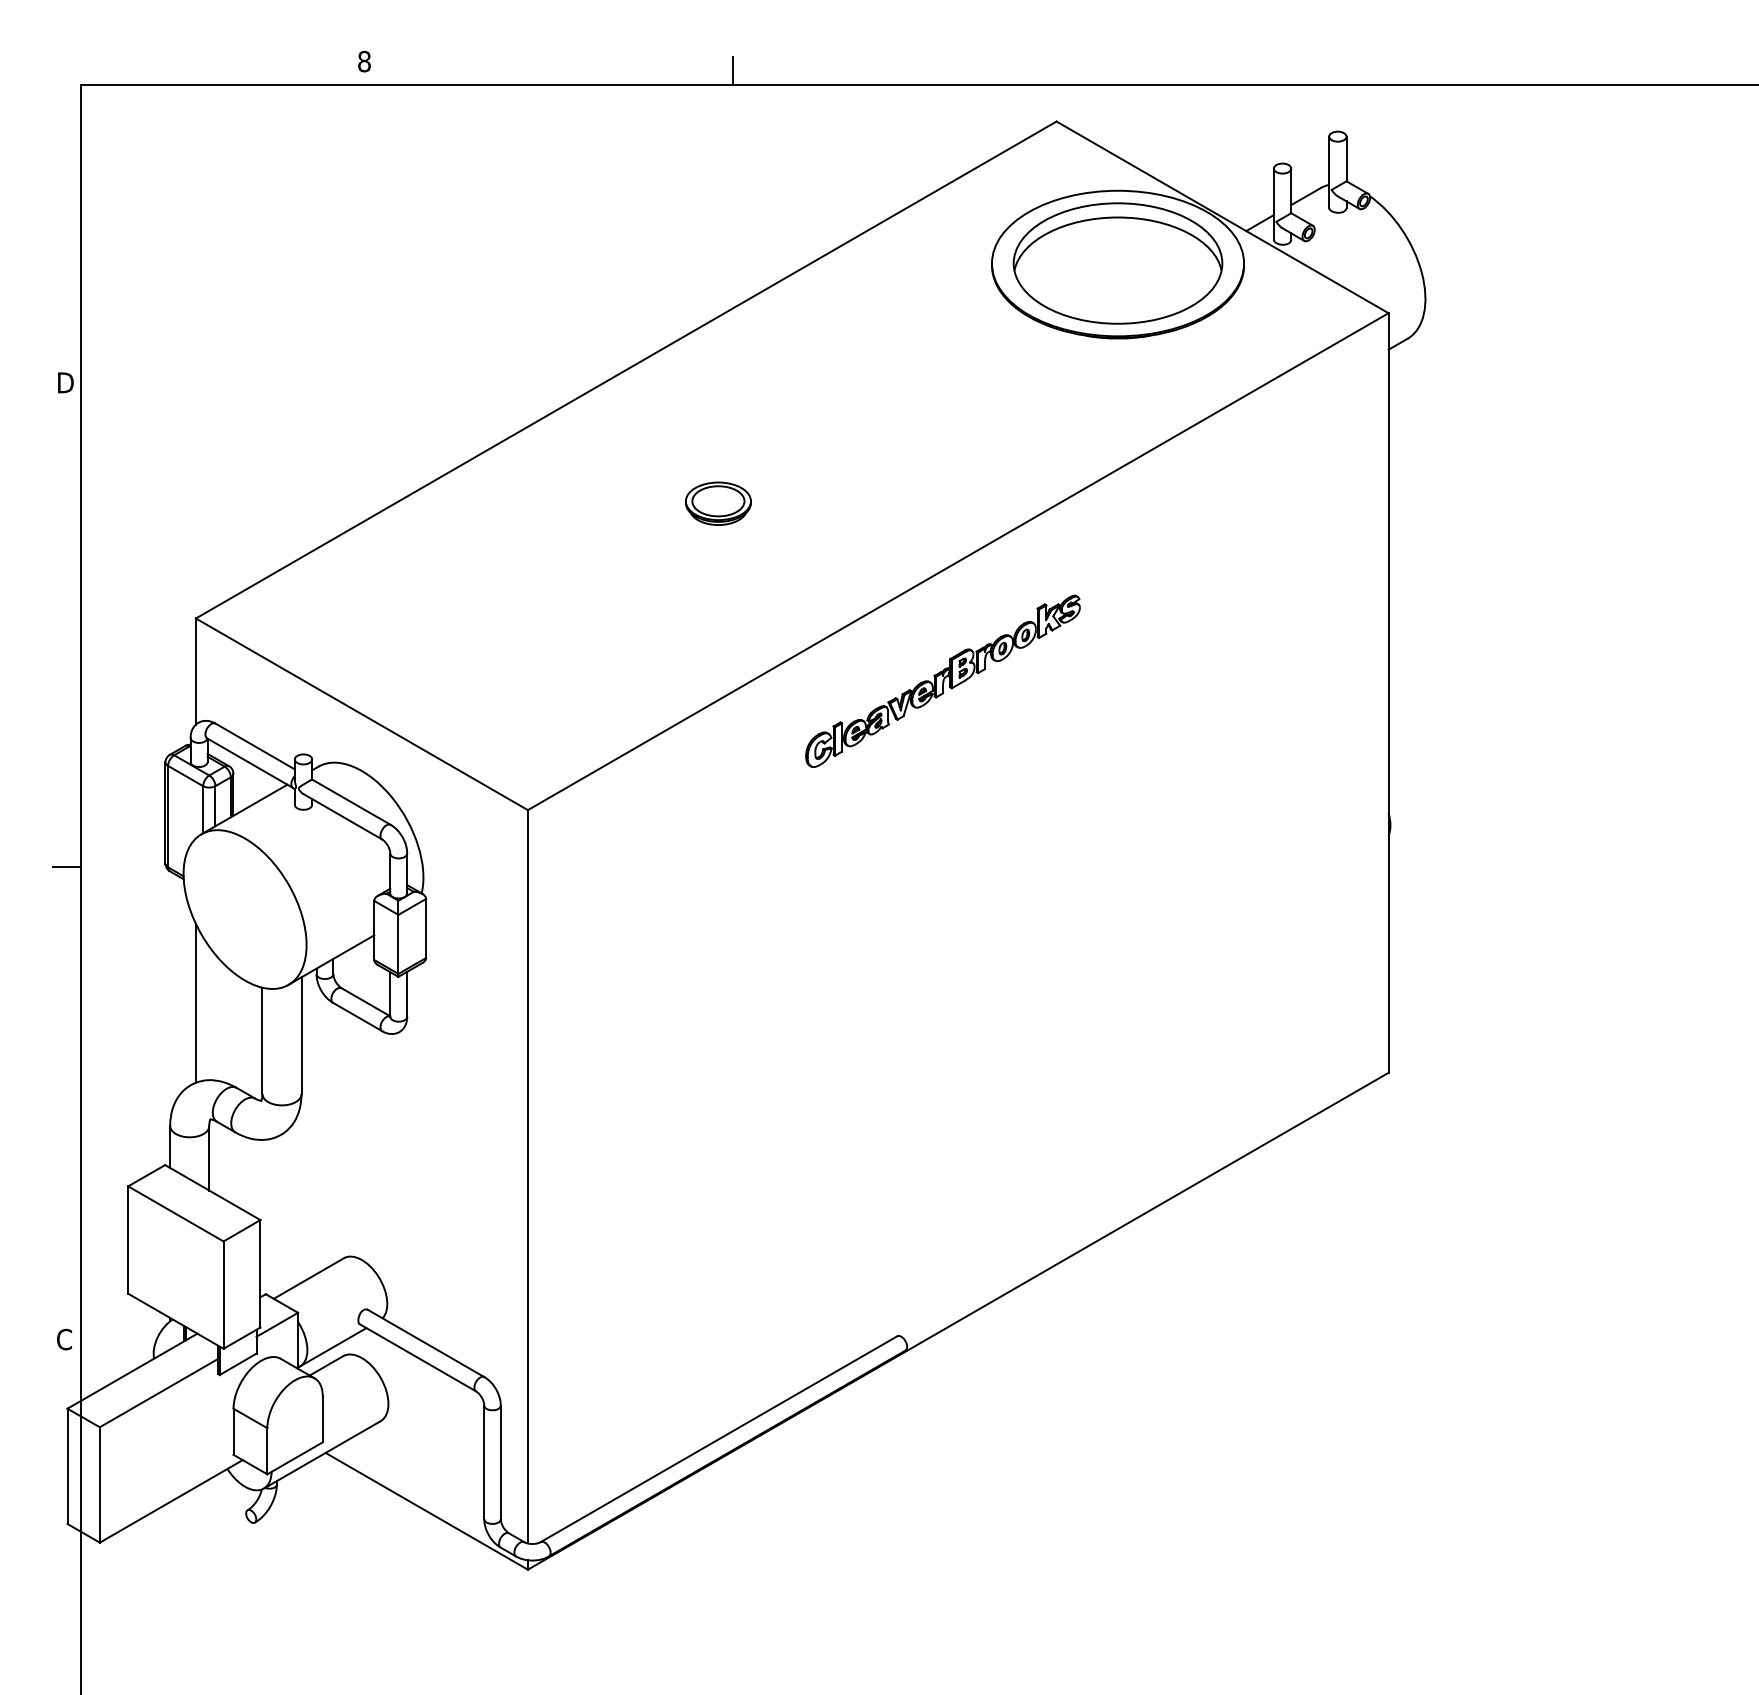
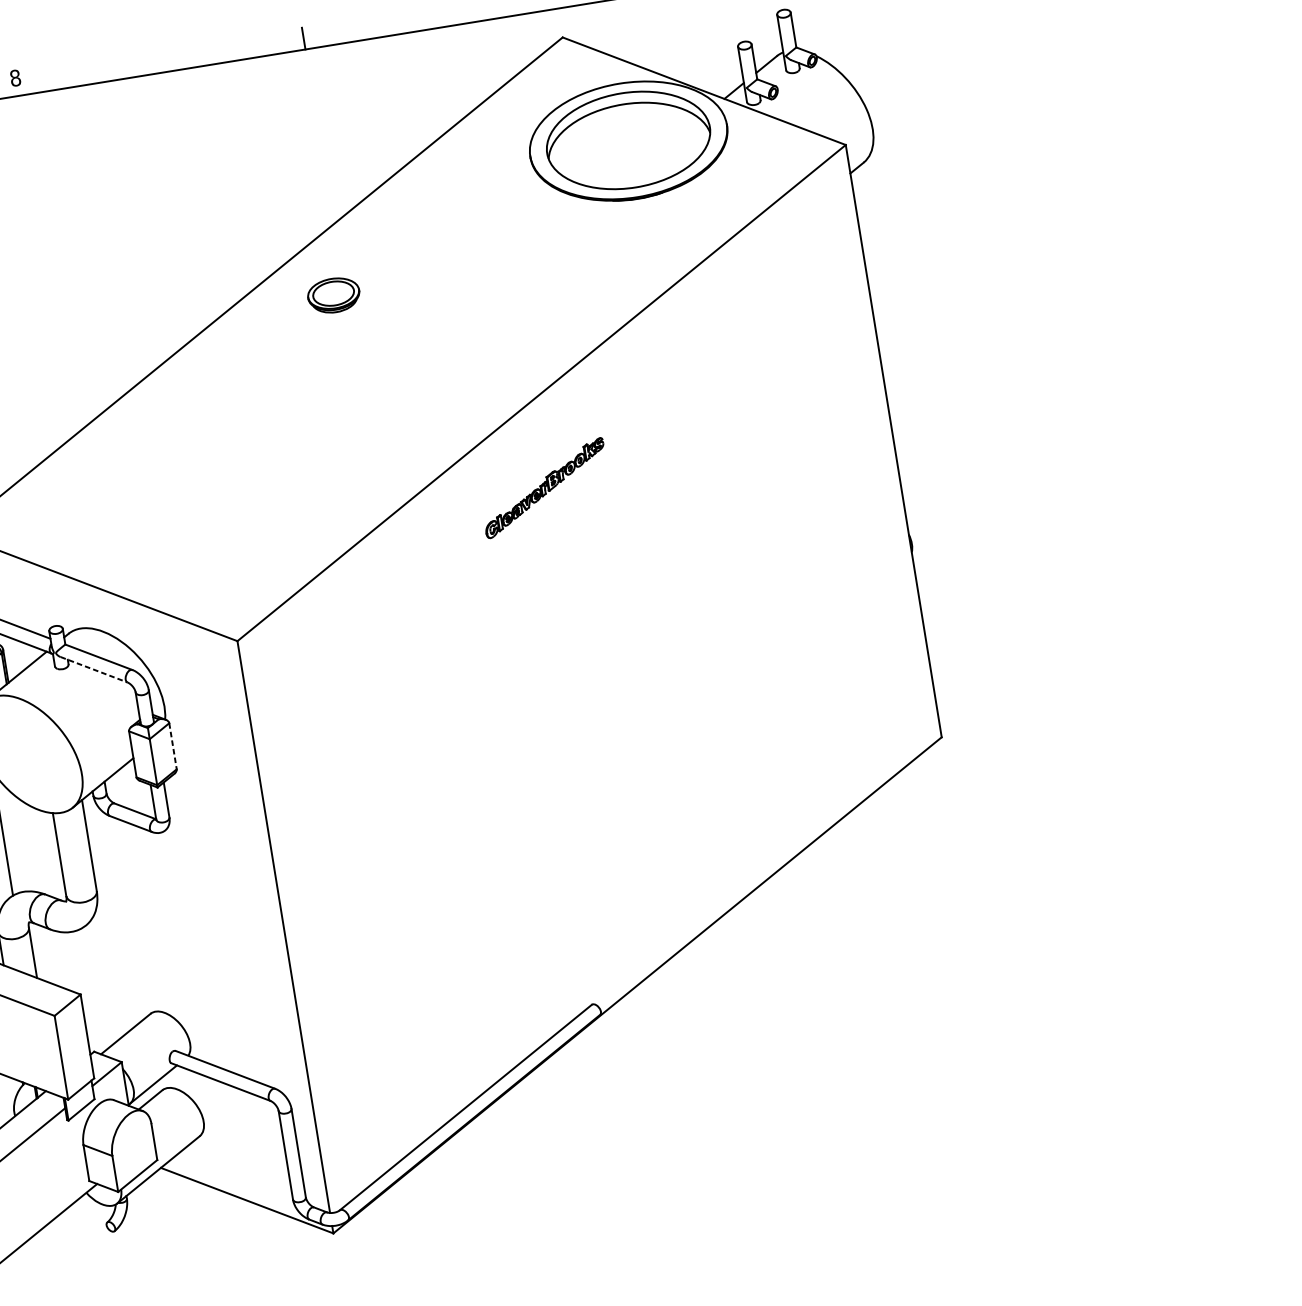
part: (718, 503) -> (333, 295), moved
part: (942, 680) -> (544, 487), size x0.6
line: (343, 817) -> (94, 670), solid -> dashed
line: (426, 928) -> (173, 746), solid -> dashed

